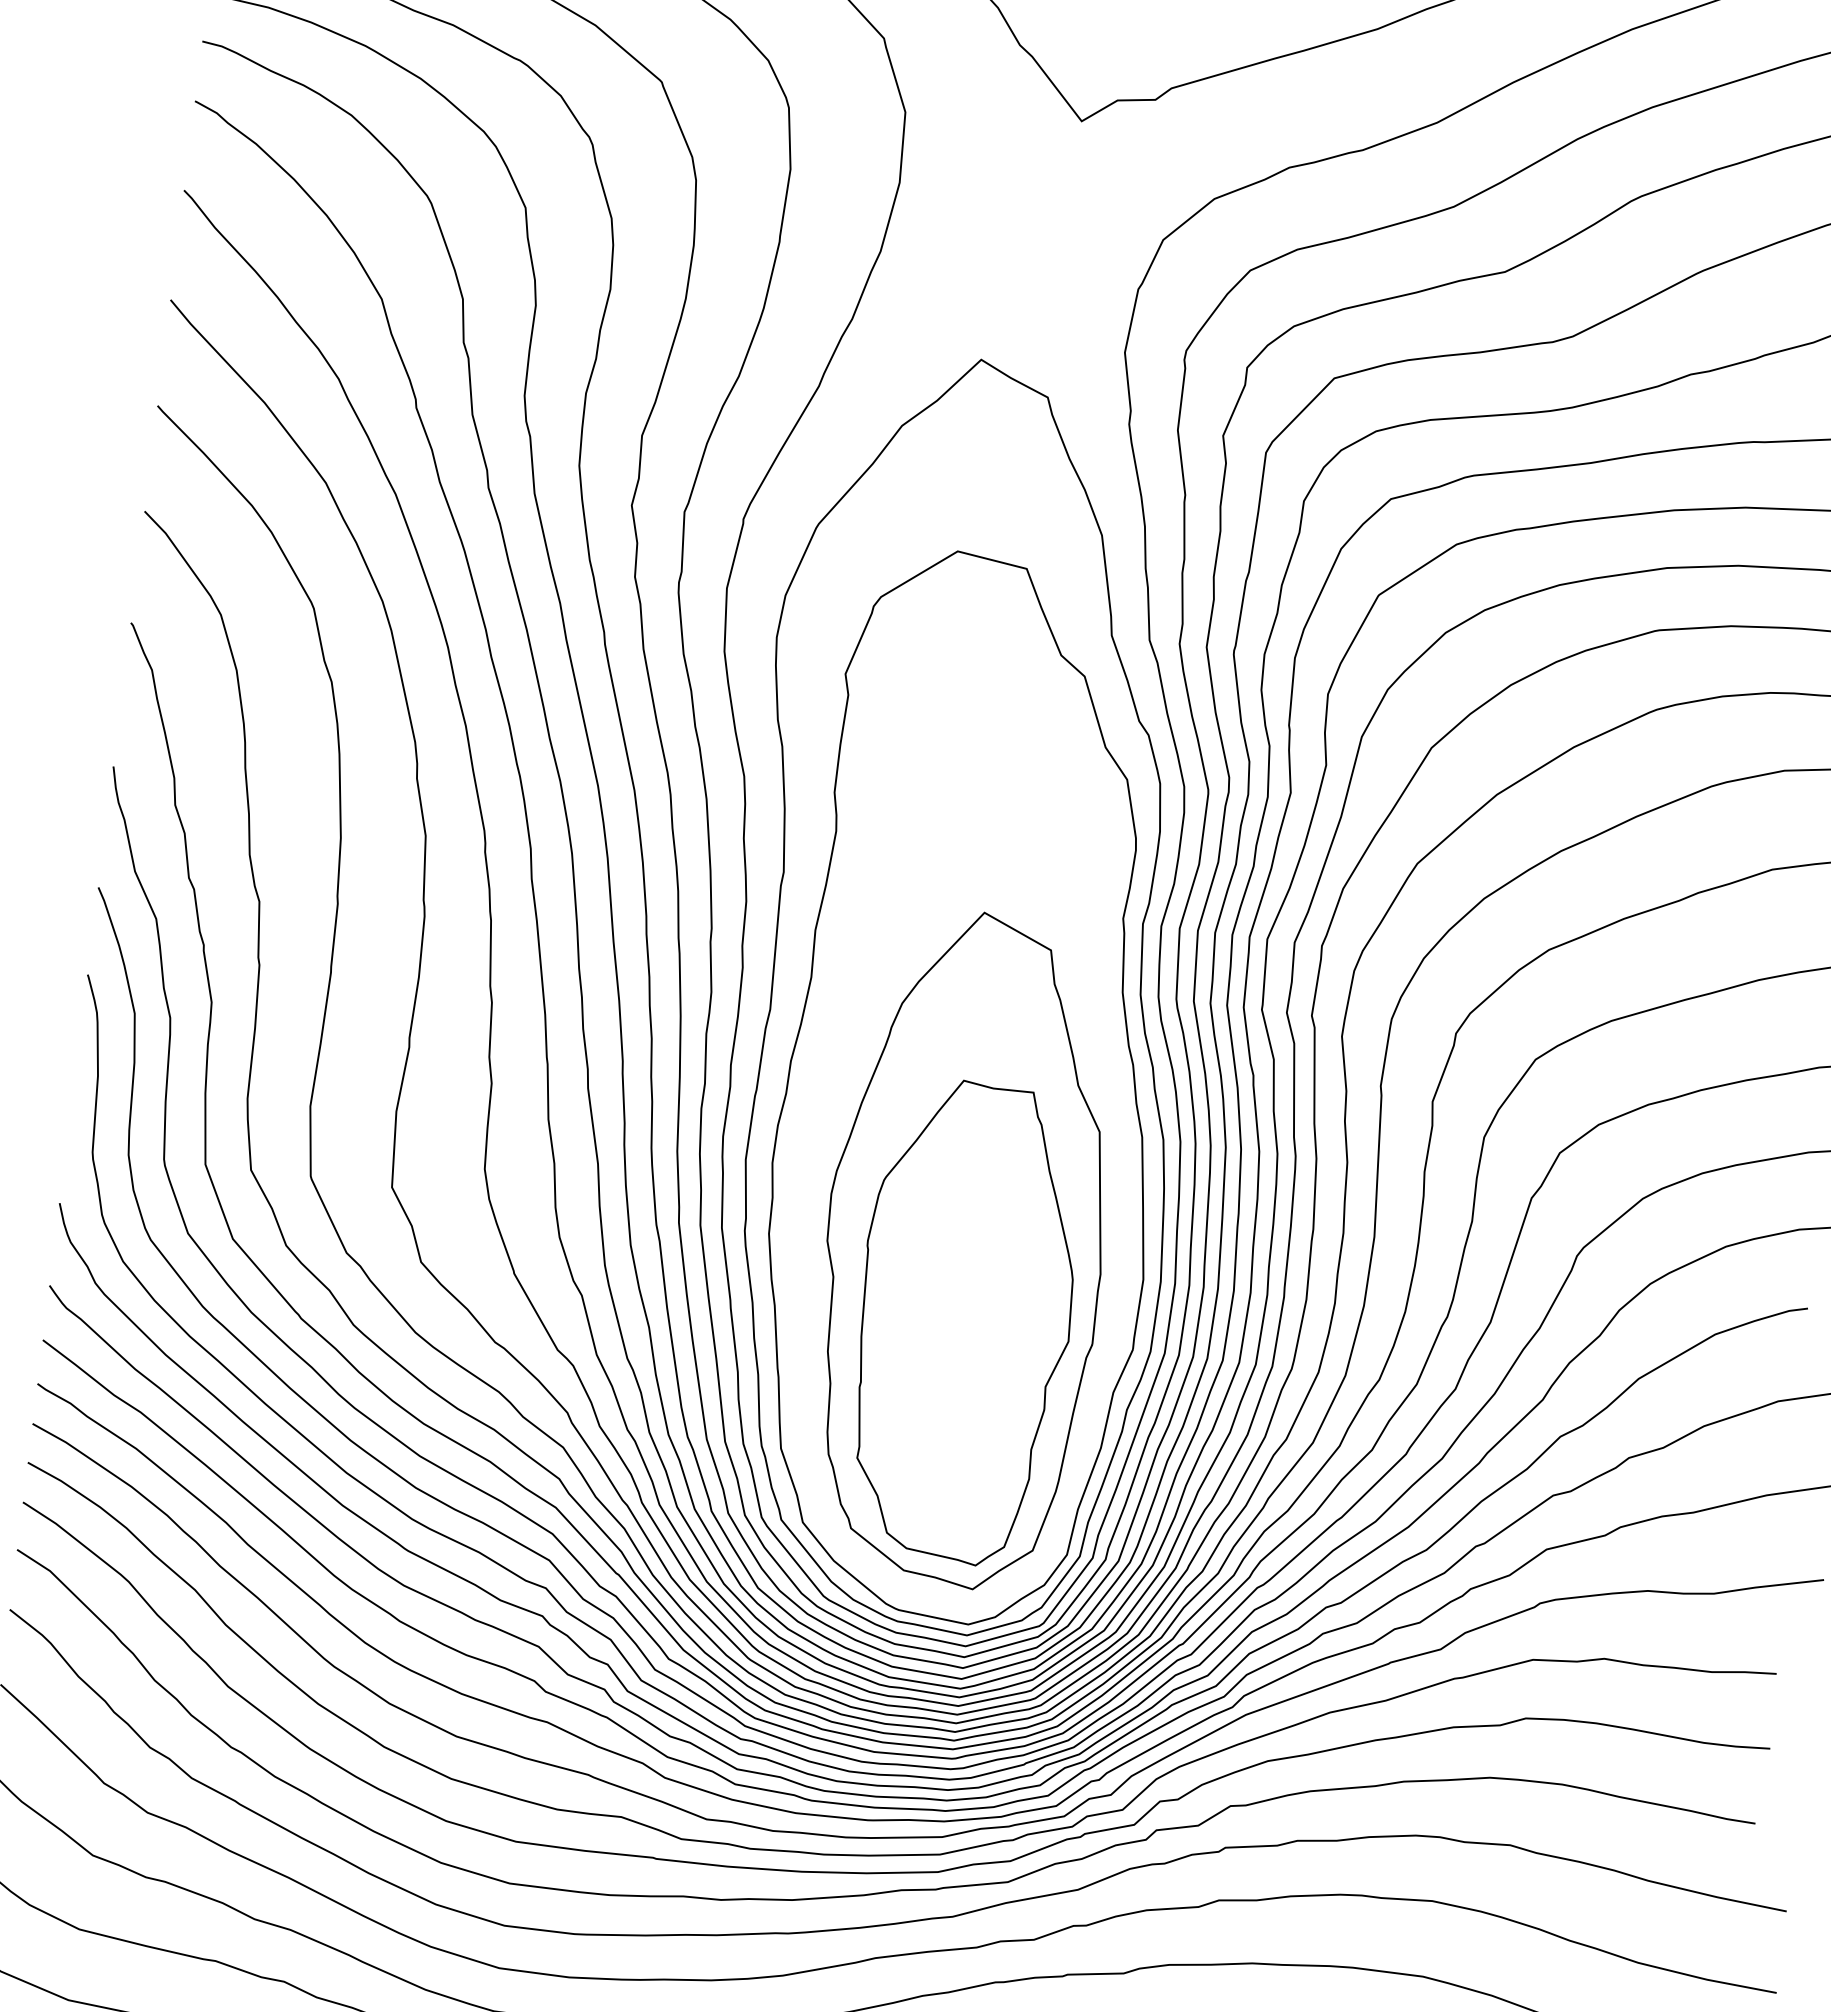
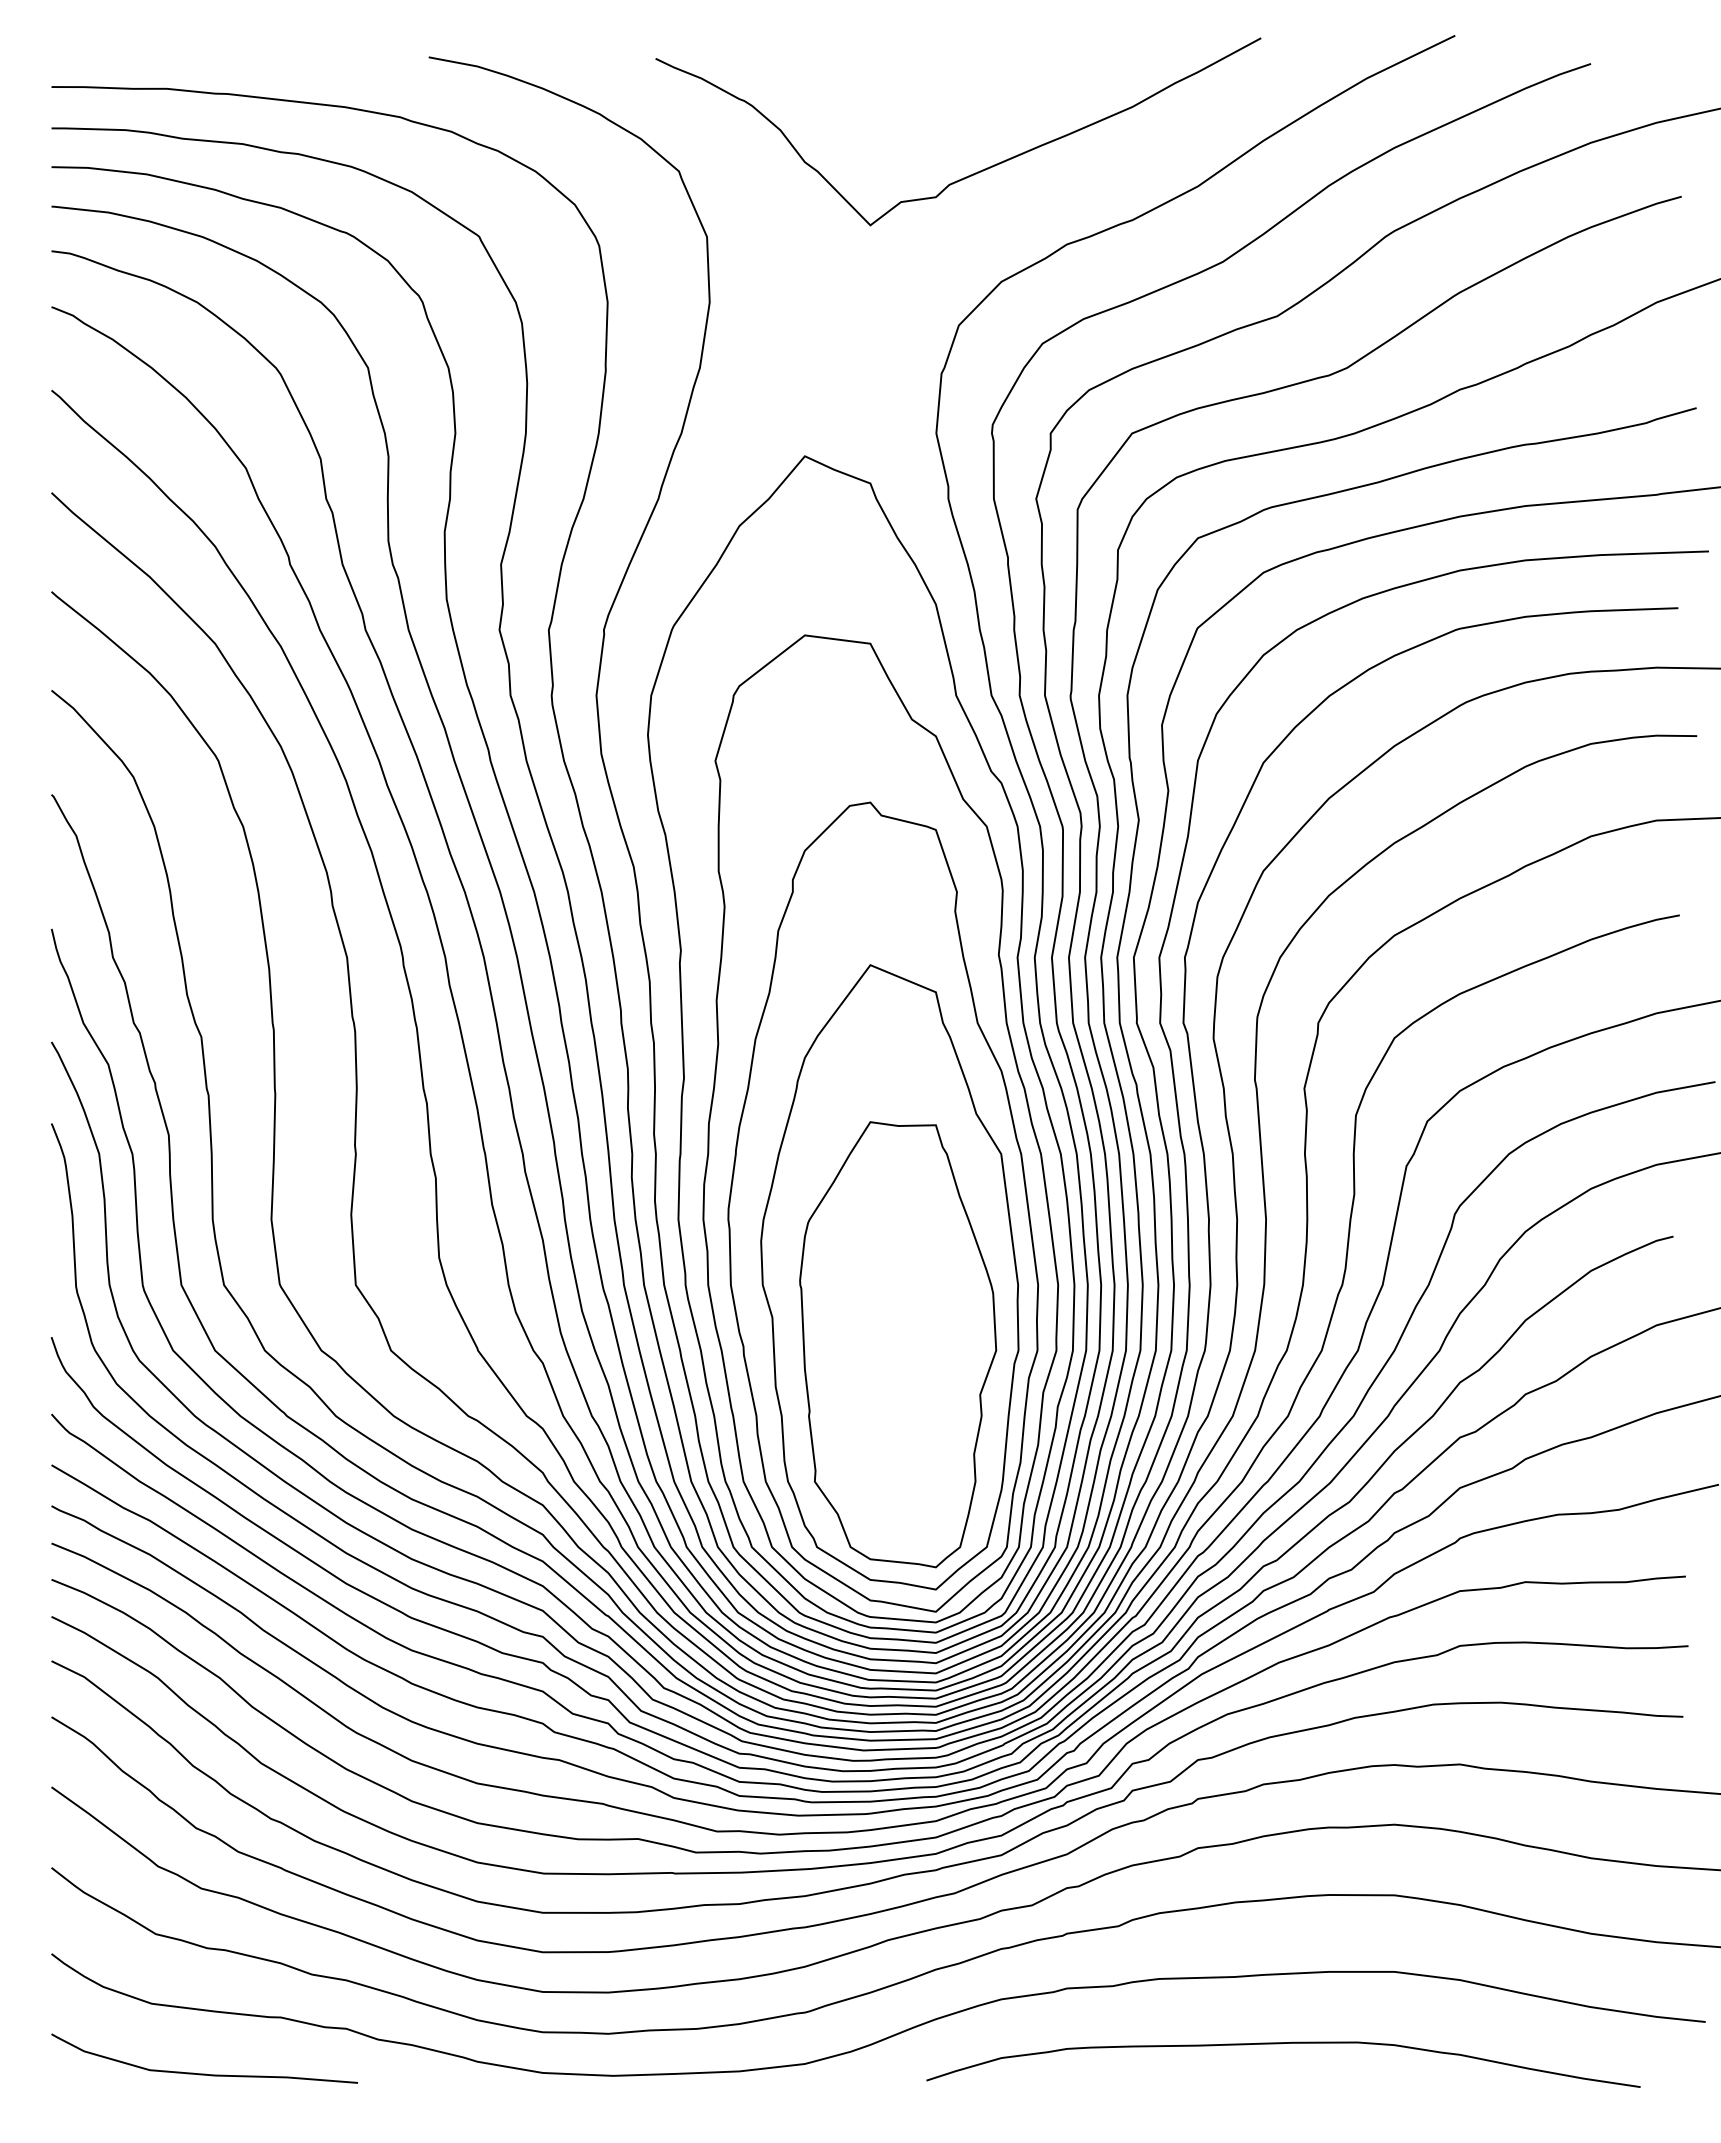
part: (965, 1172) -> (882, 1206), added

